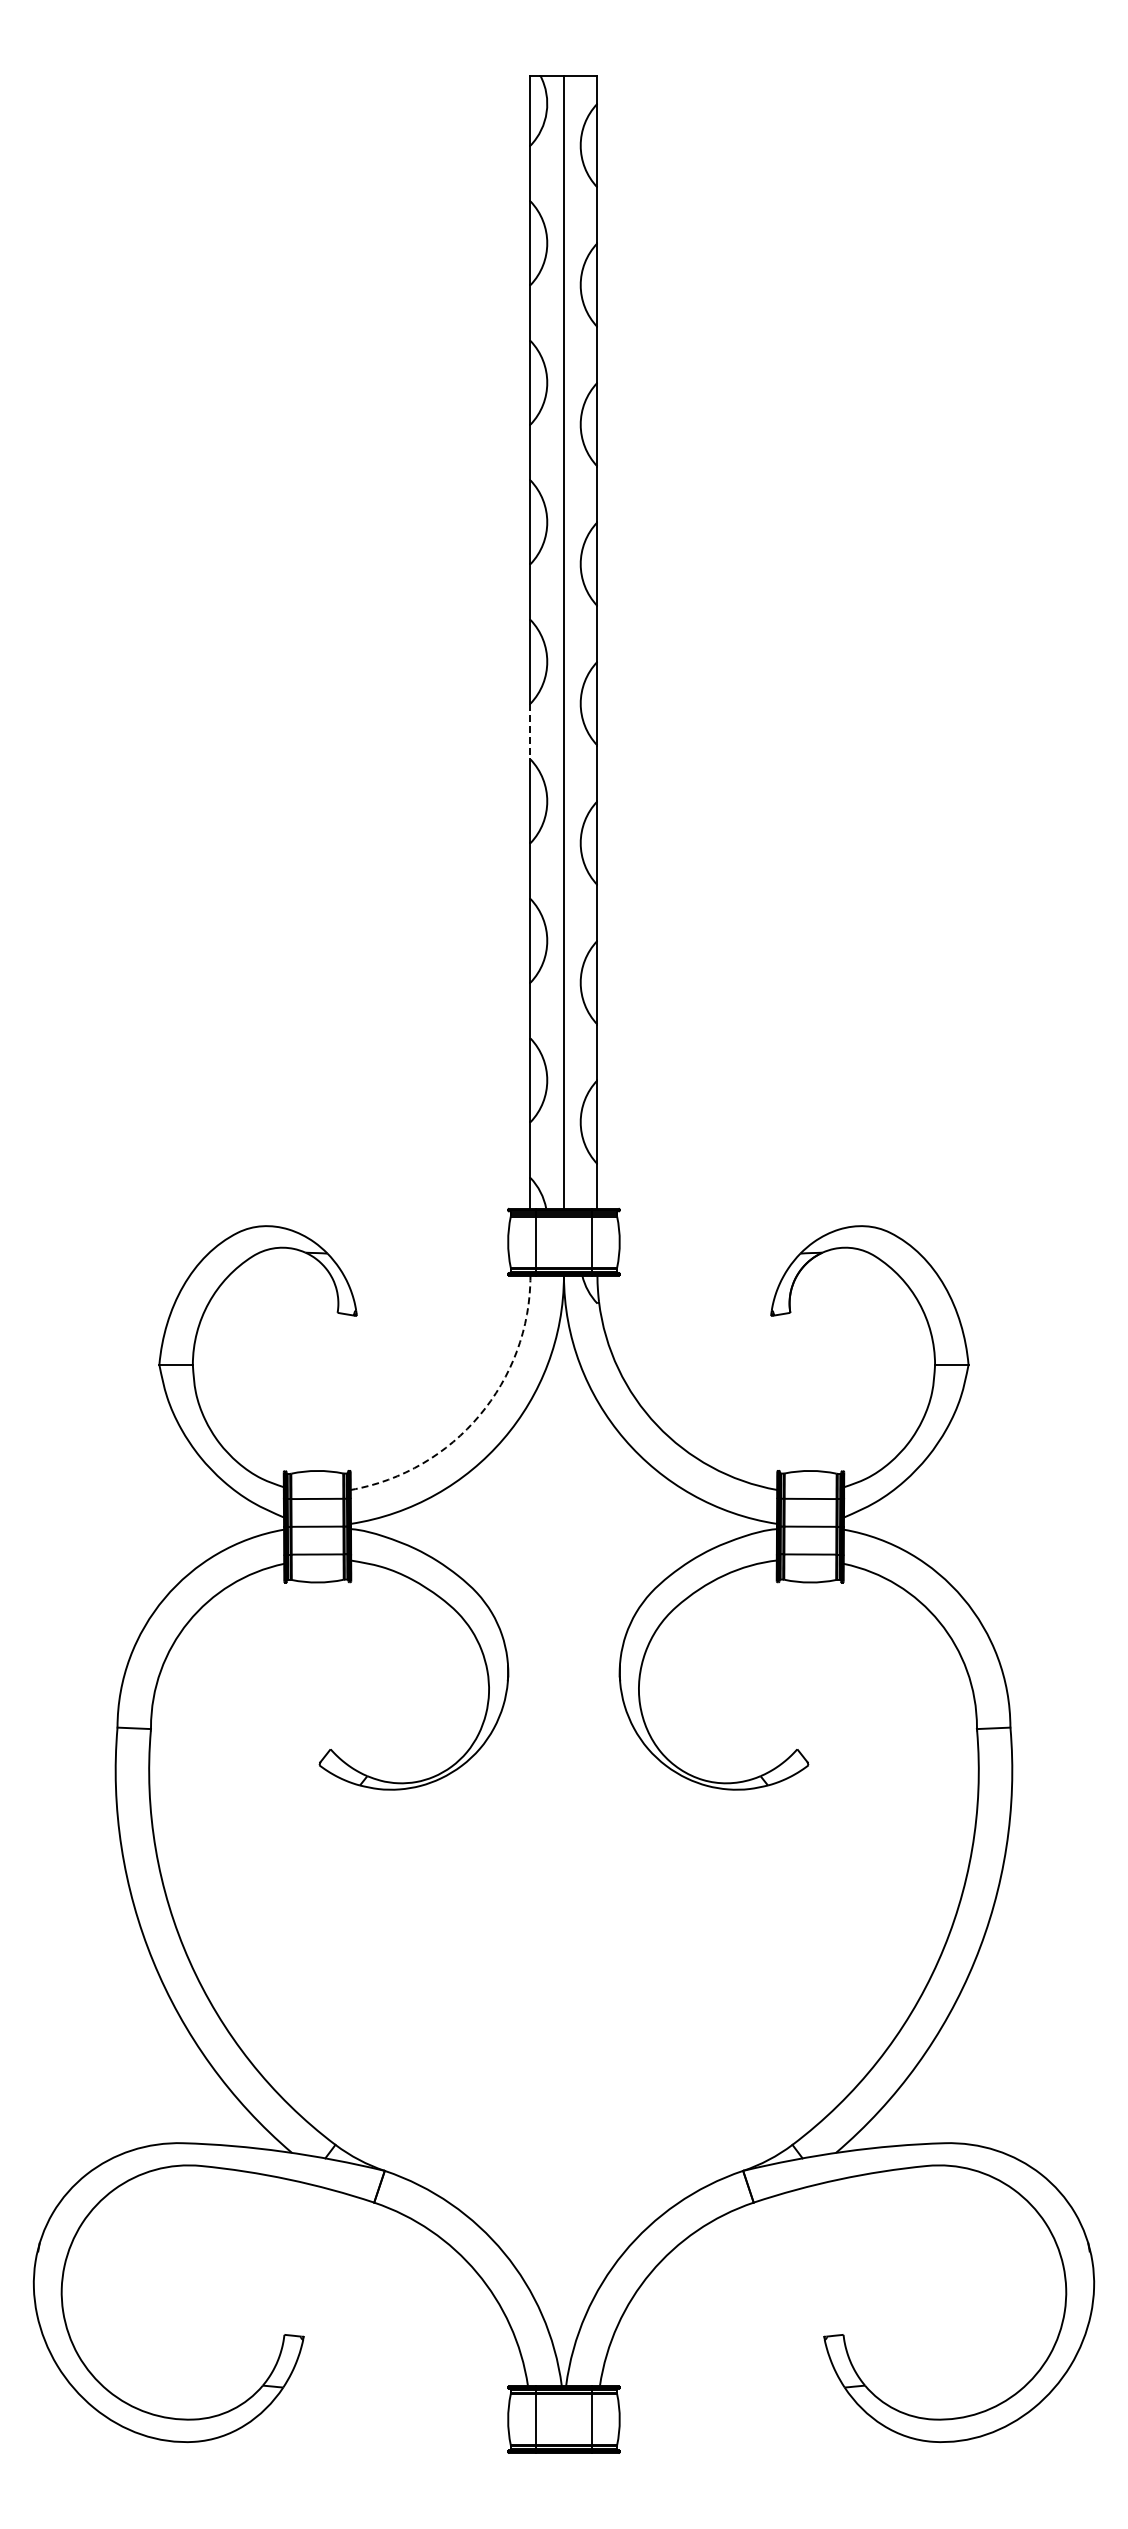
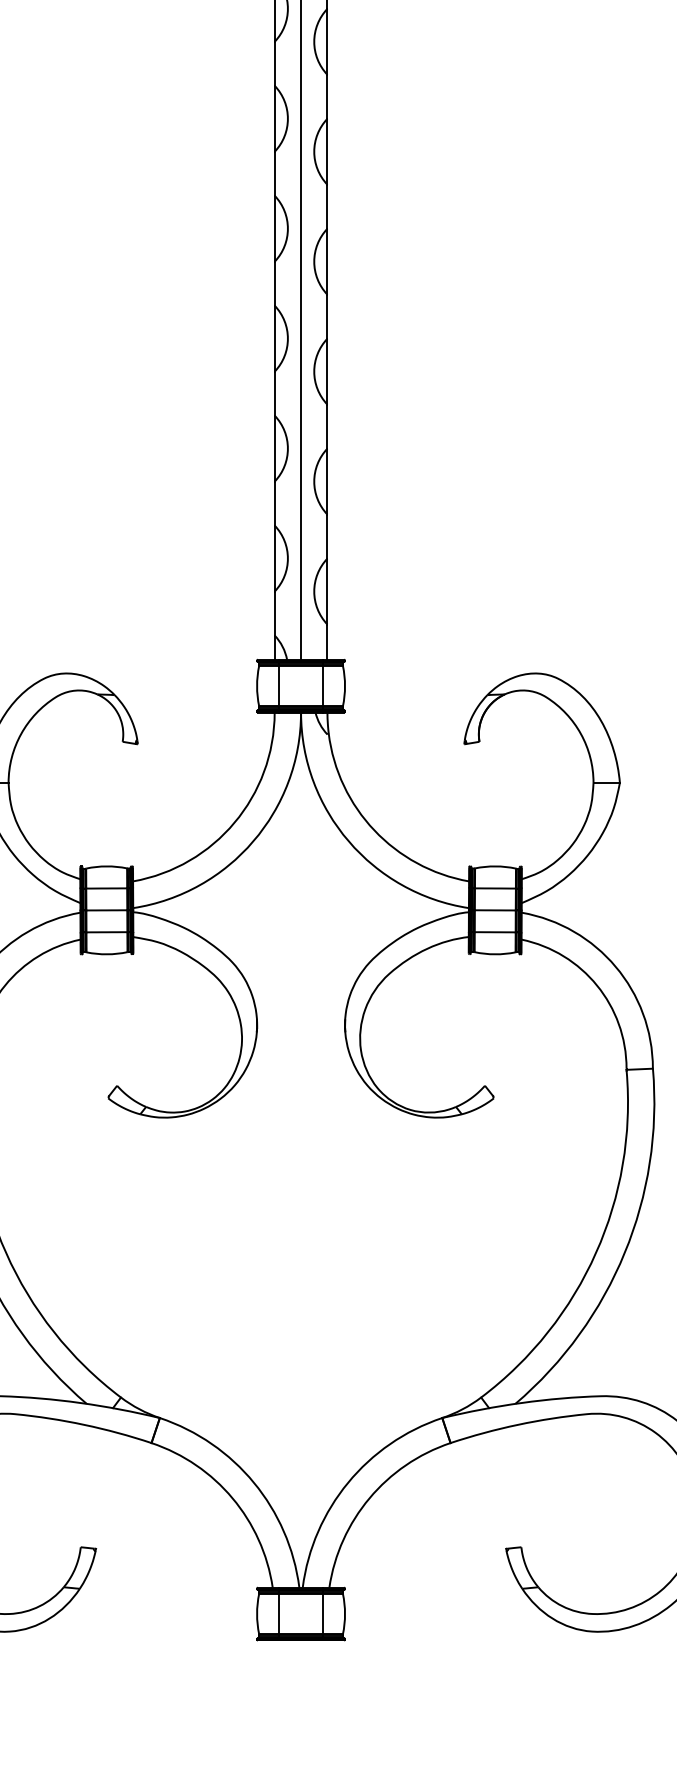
line: (530, 731) -> (274, 283), dashed -> solid
arc: (479, 1415) -> (234, 822), dashed -> solid

